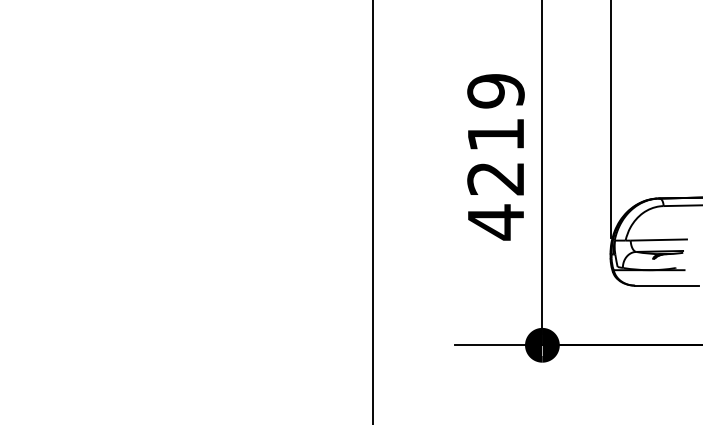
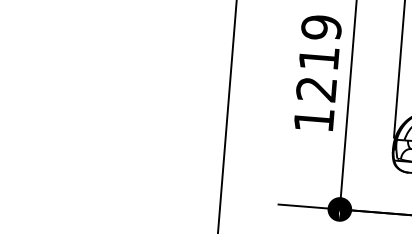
text: (495, 222) -> (313, 120), 4219 -> 1219

